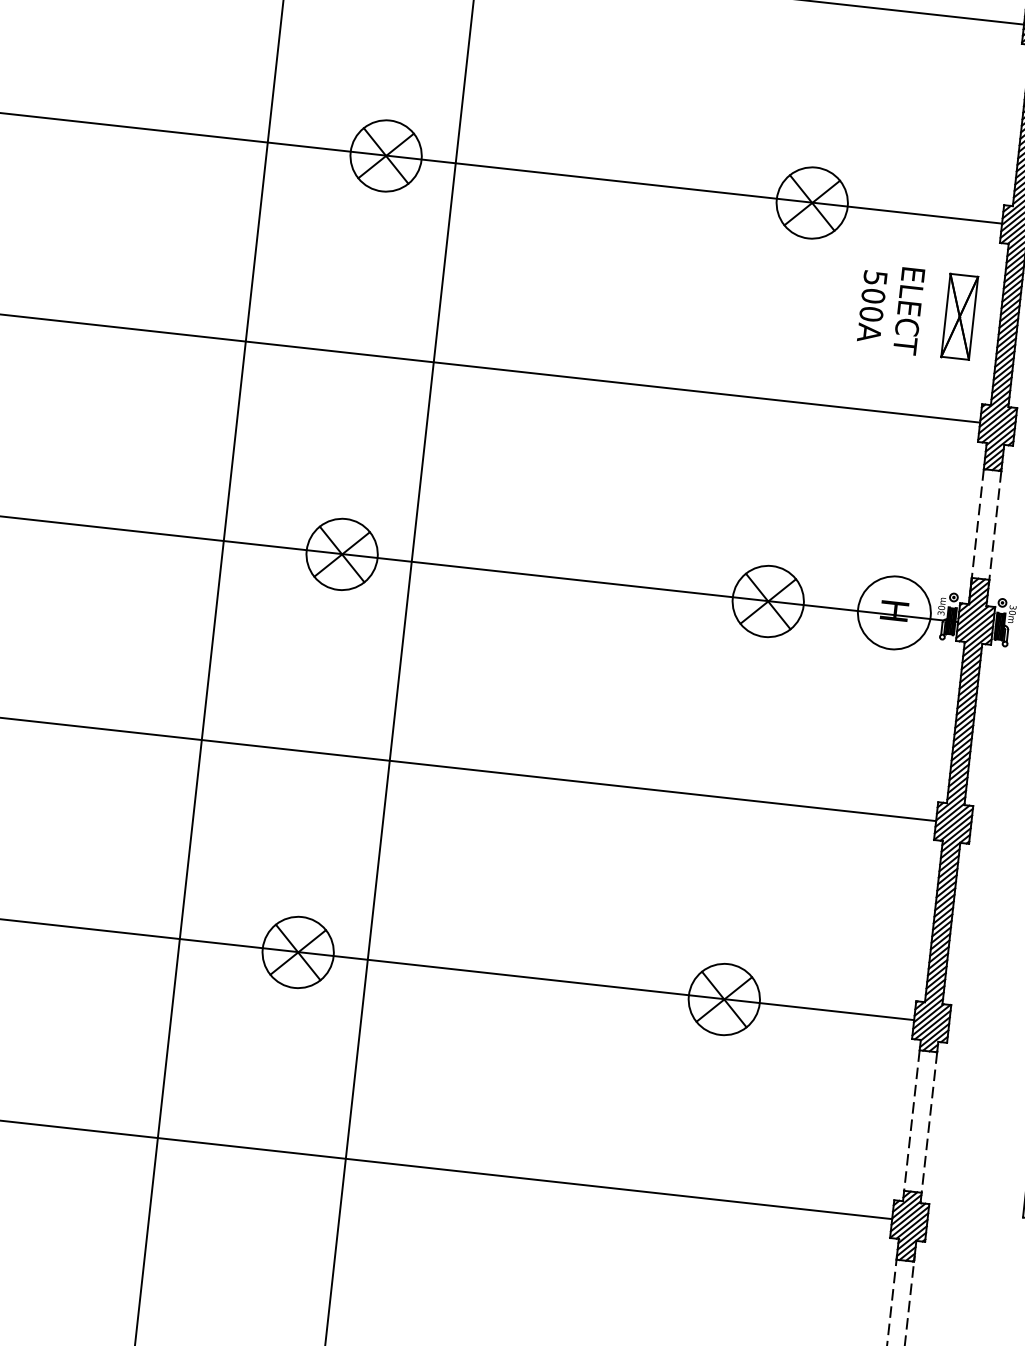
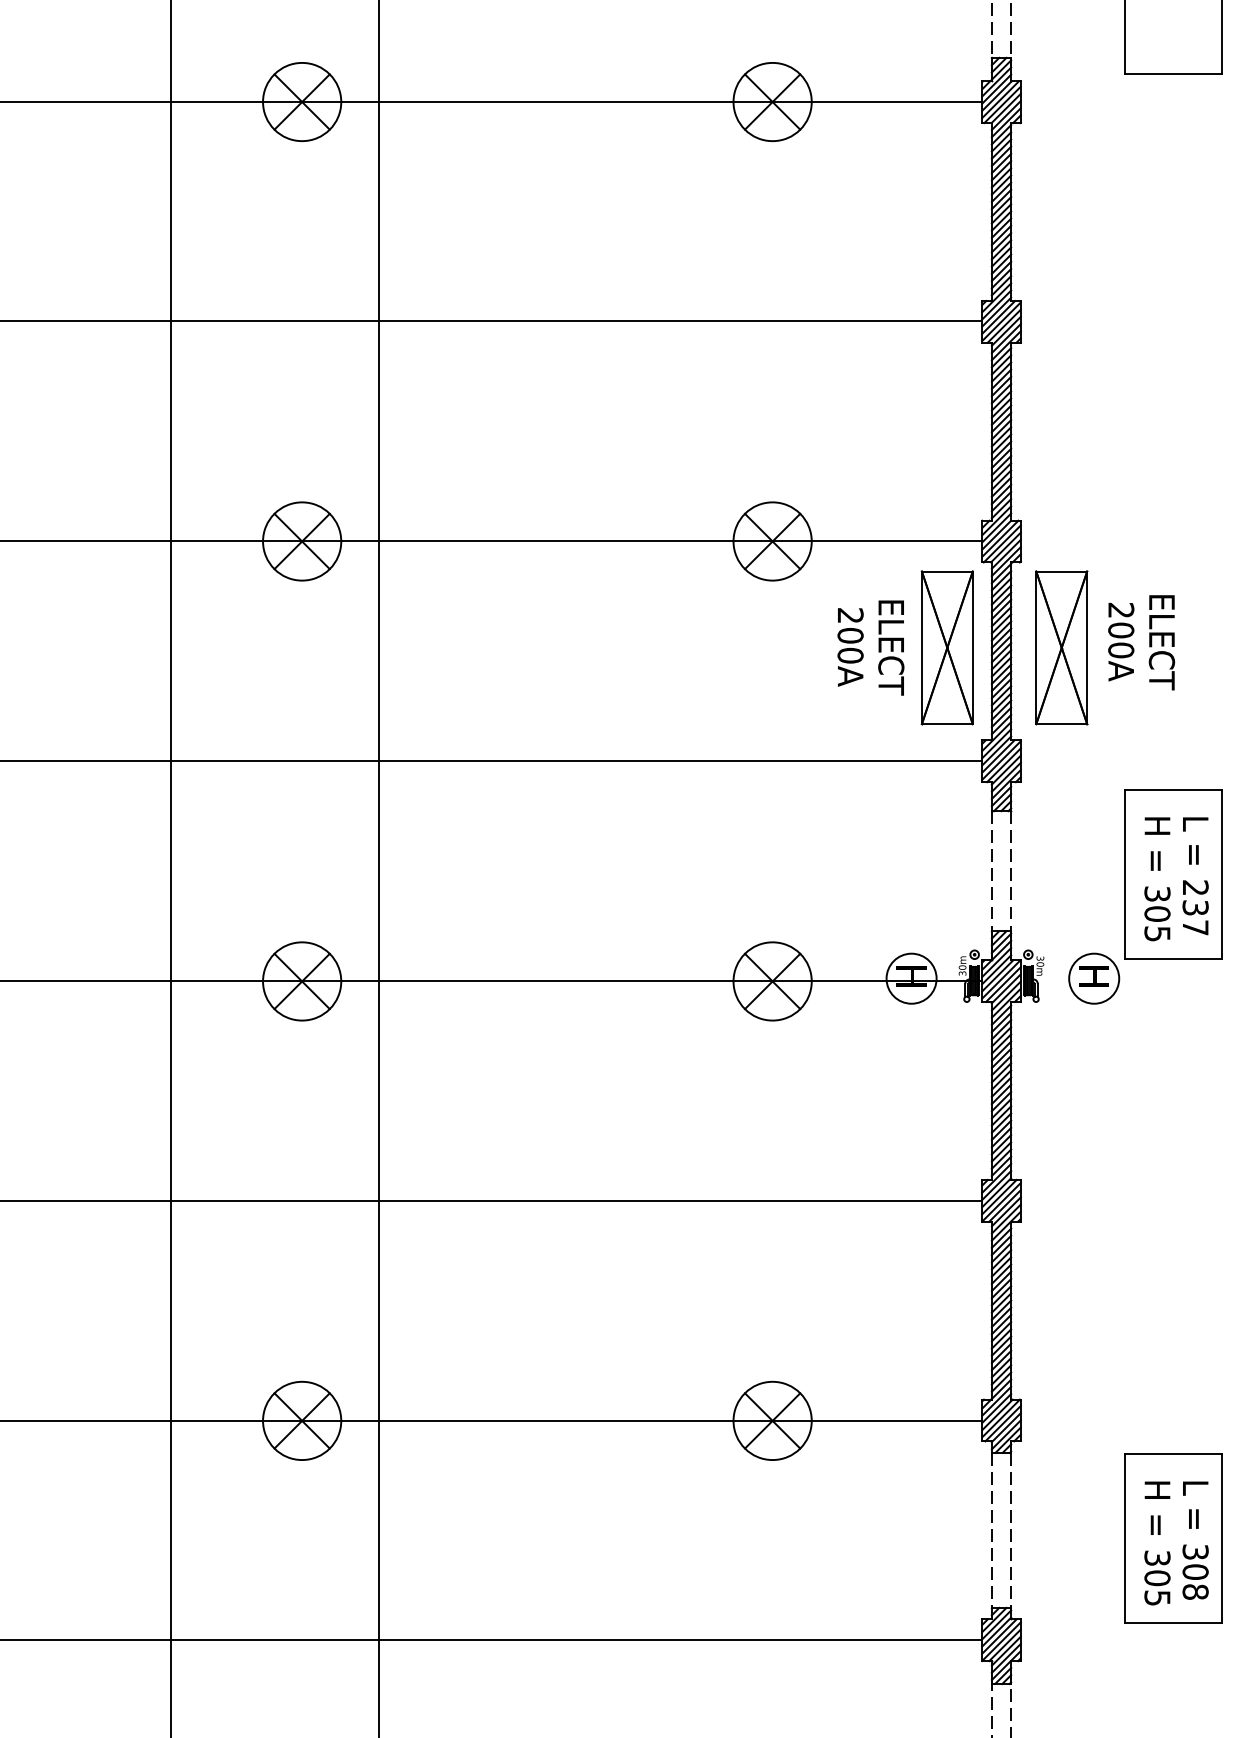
text: (875, 277) -> (850, 615), 500A -> 200A
part: (959, 316) -> (946, 647), size x1.67
circle: (894, 612) -> (911, 978), size x0.62

